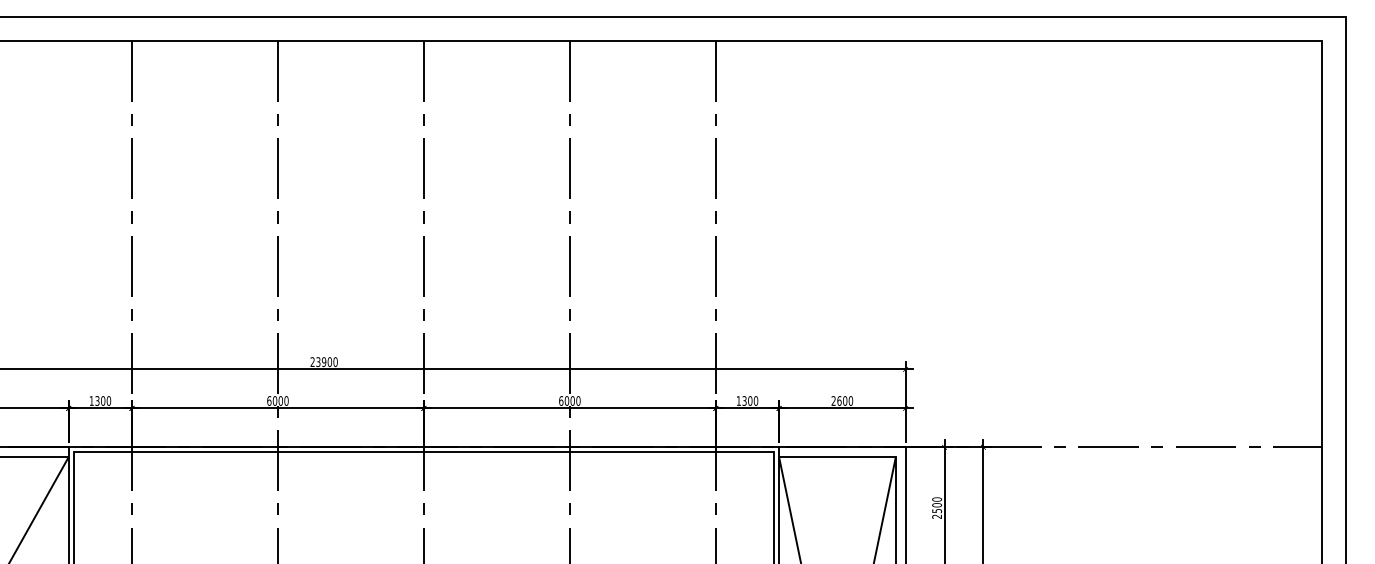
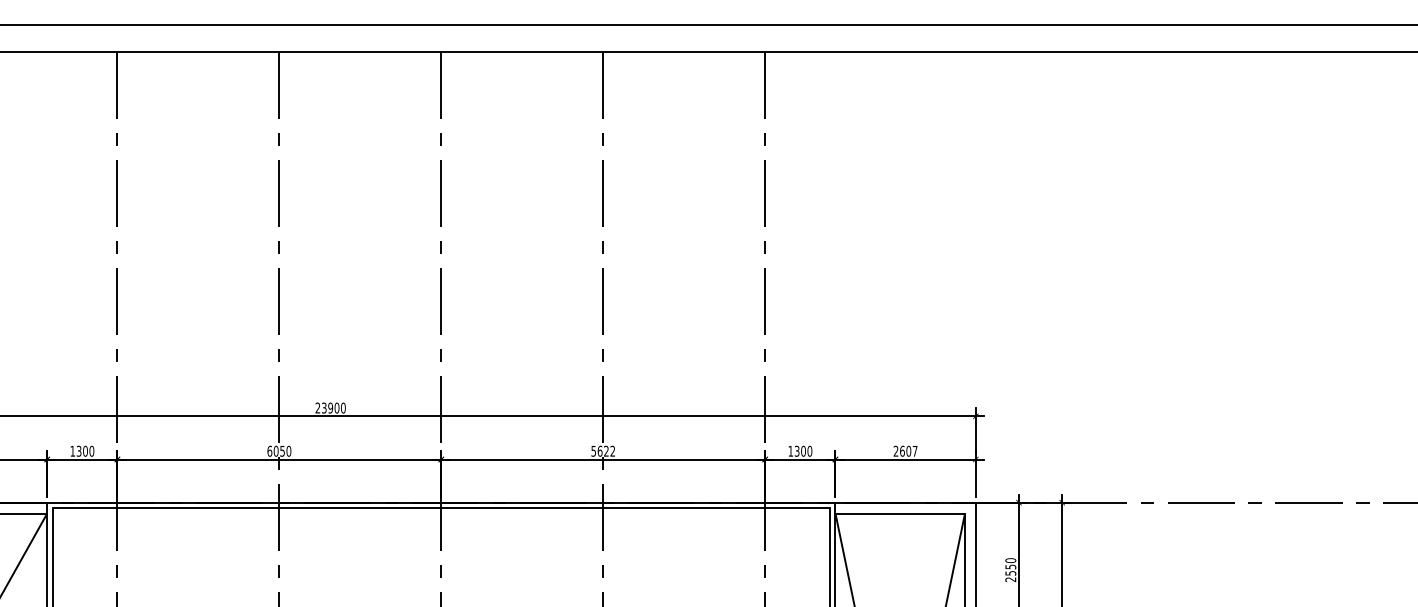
text: (280, 400) -> (282, 450), 6000 -> 6050
text: (569, 400) -> (602, 450), 6000 -> 5622
text: (850, 400) -> (914, 450), 2600 -> 2607
text: (936, 505) -> (1010, 567), 2500 -> 2550

